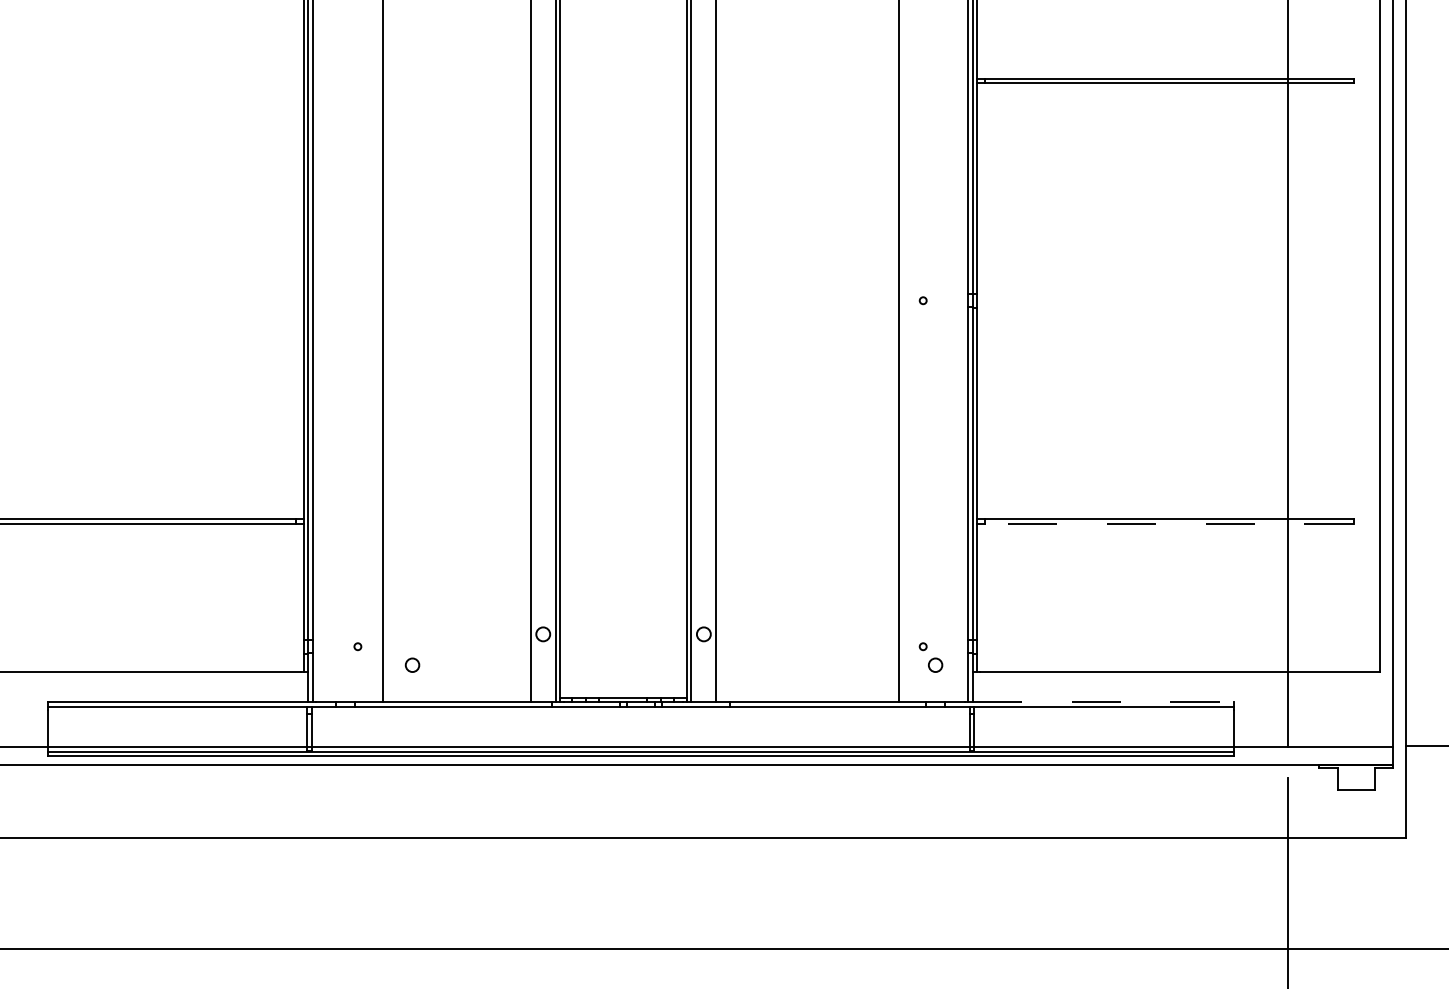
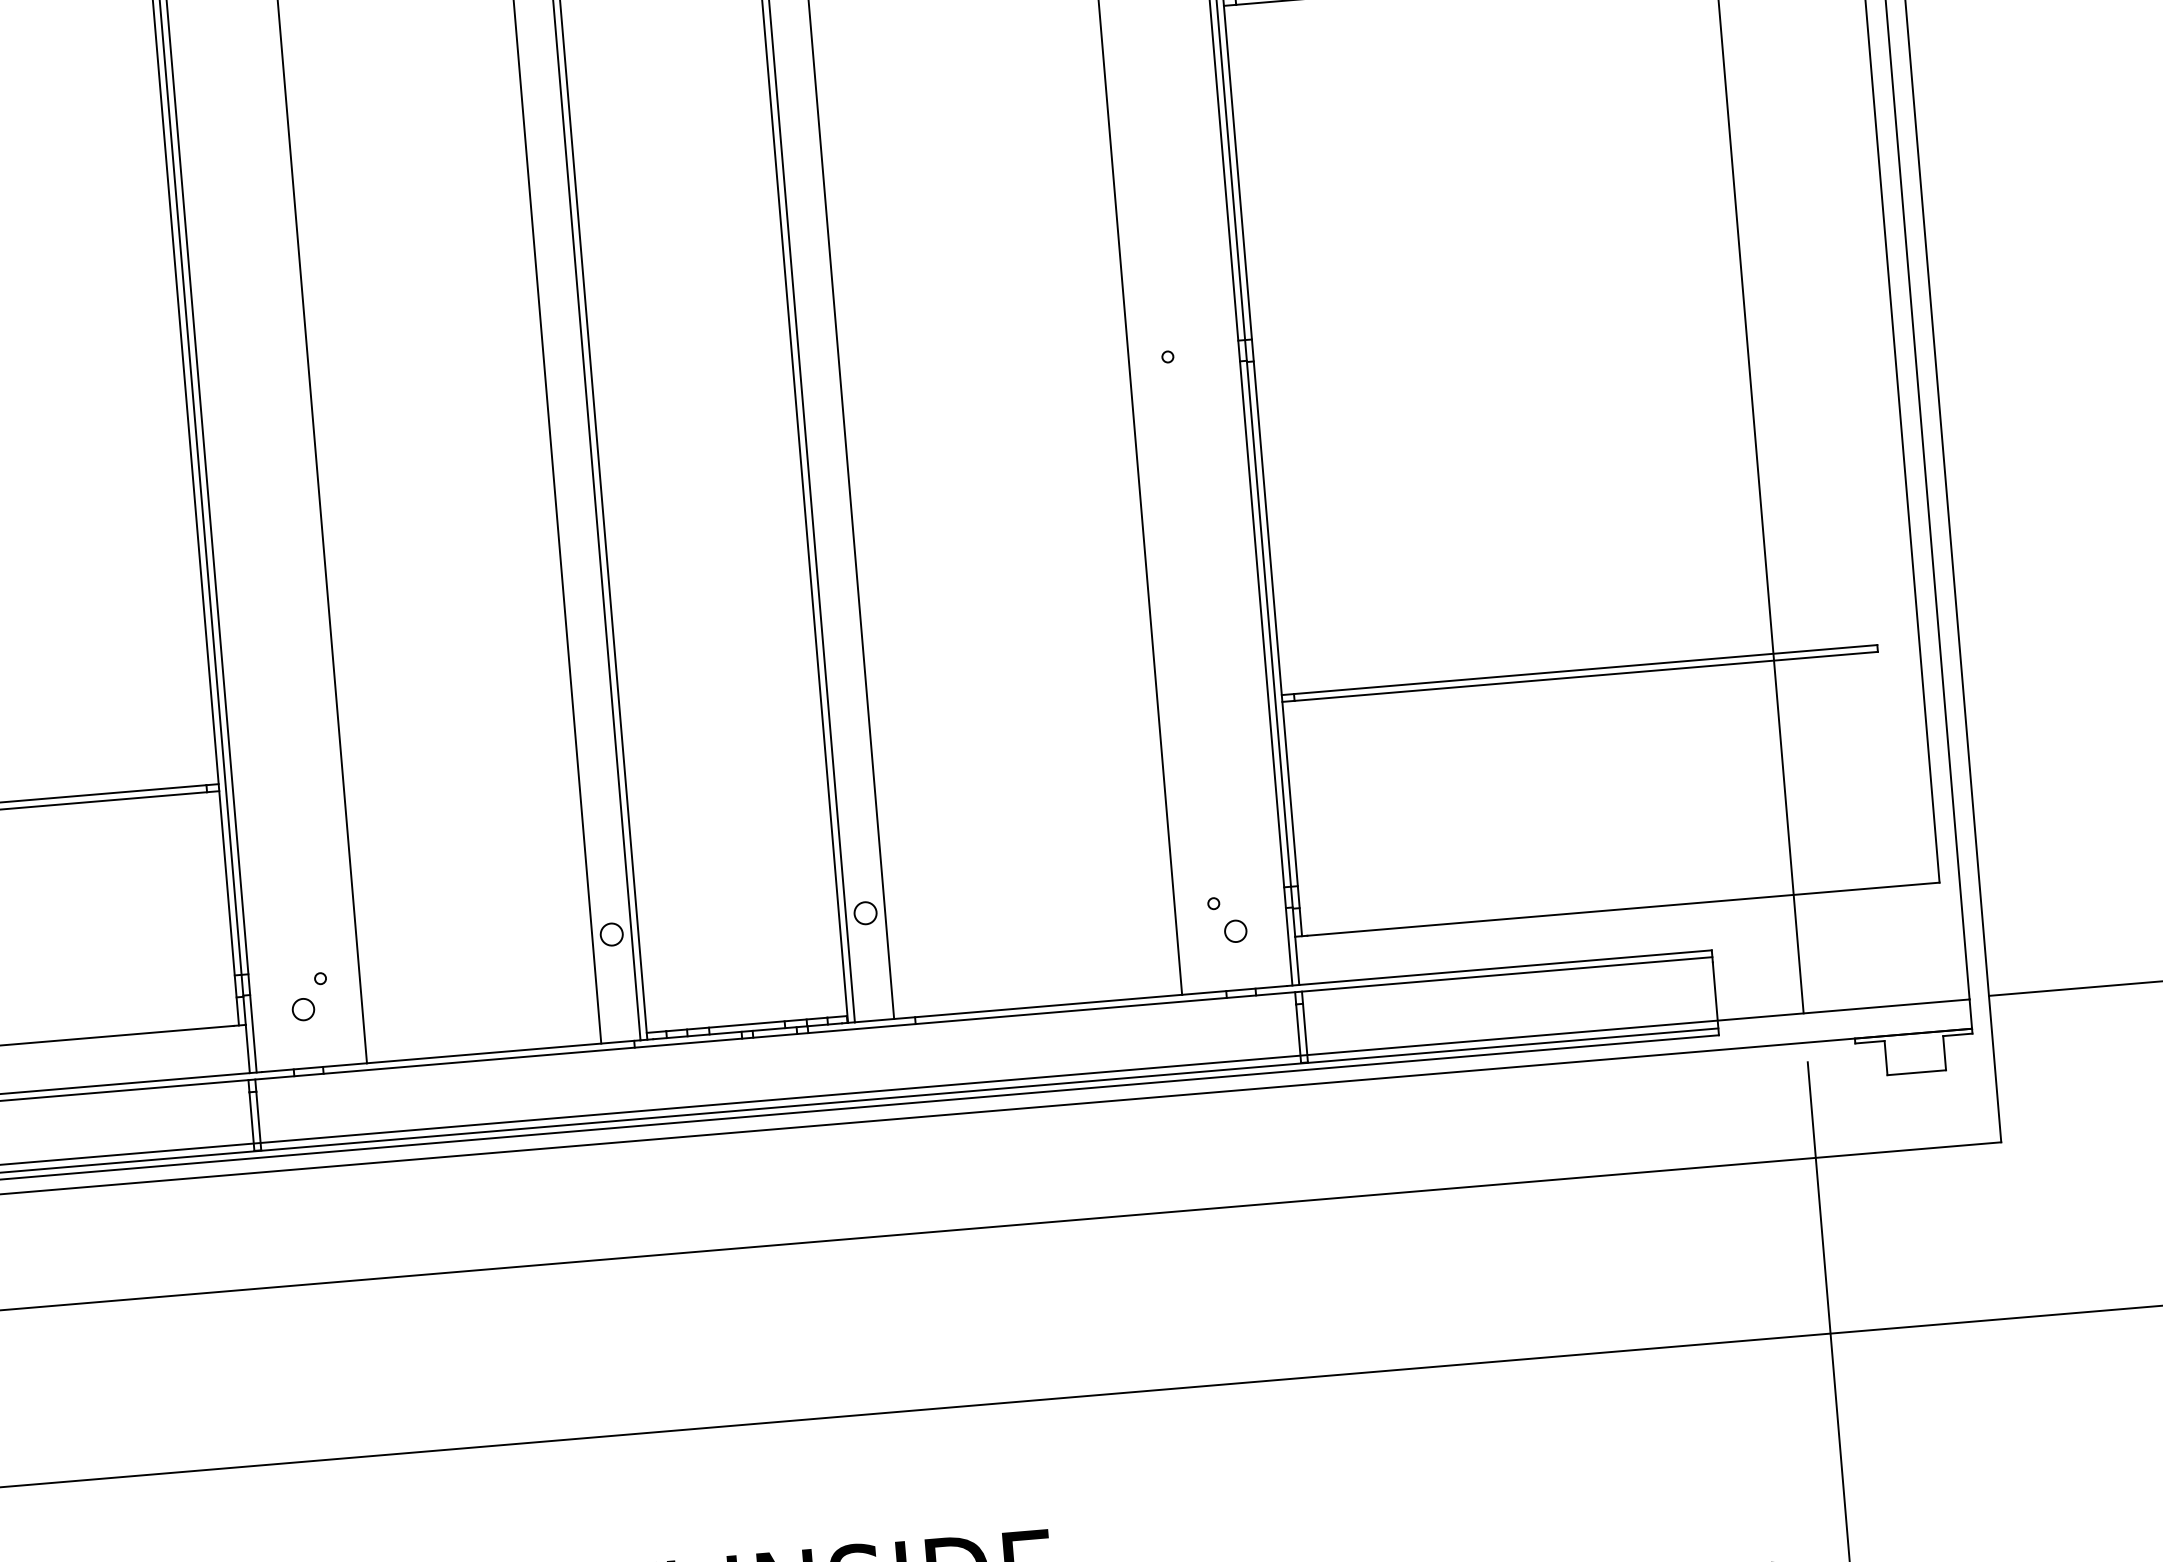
line: (1169, 523) -> (1586, 676), dashed -> solid
circle: (412, 664) -> (303, 1008), moved
line: (1103, 702) -> (1506, 967), dashed -> solid

